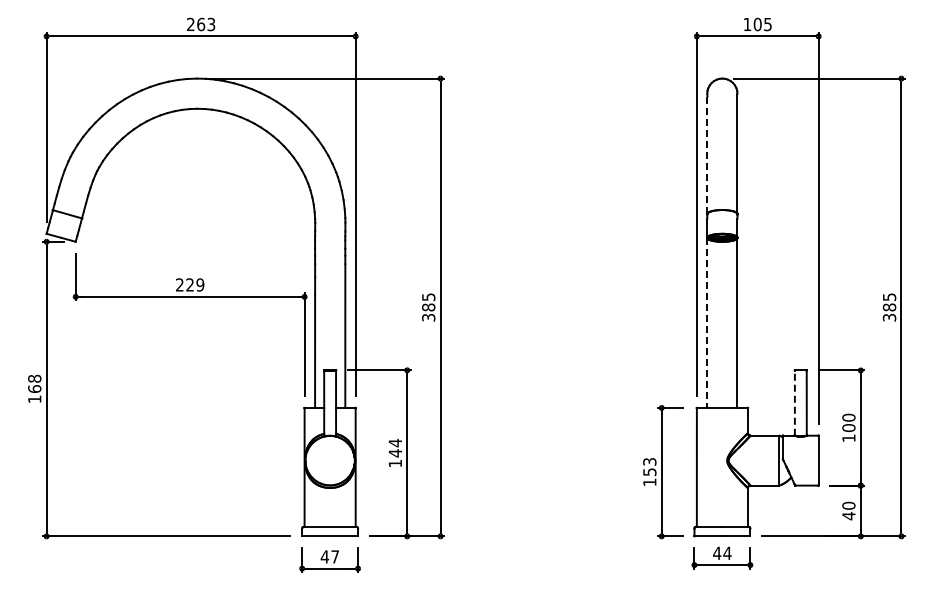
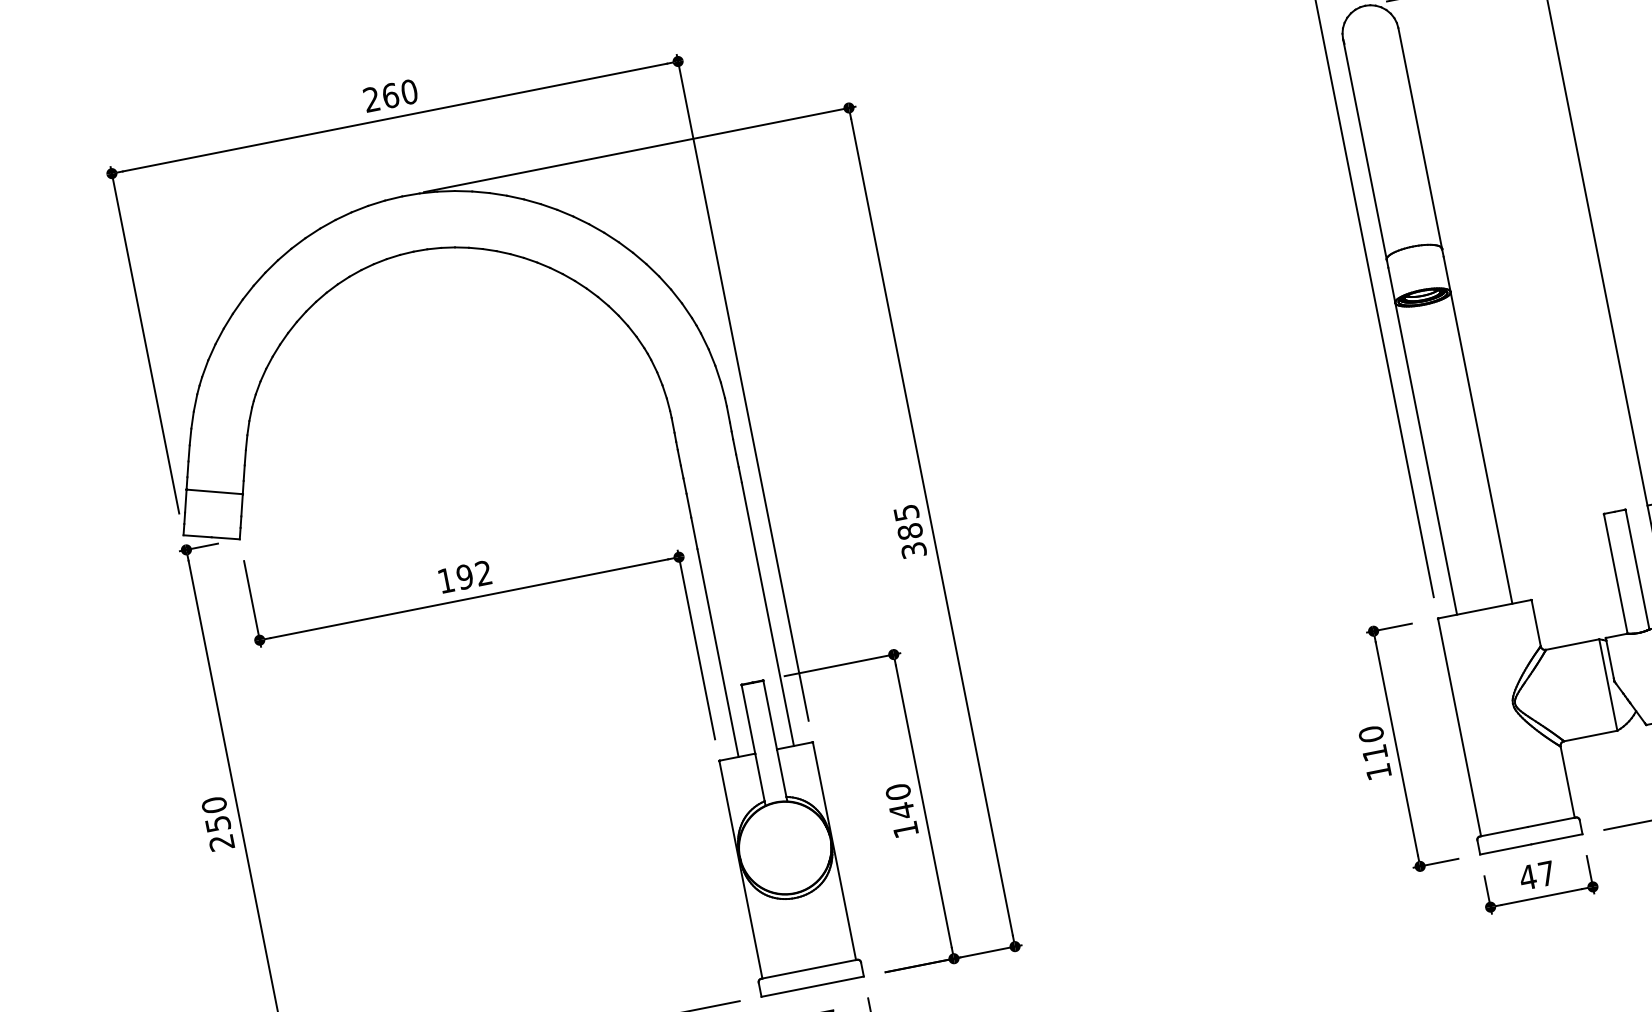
text: (211, 24) -> (409, 91), 263 -> 260
line: (707, 153) -> (1365, 148), dashed -> solid
text: (190, 284) -> (465, 575), 229 -> 192
line: (707, 323) -> (1426, 459), dashed -> solid
text: (34, 388) -> (217, 823), 168 -> 250
line: (794, 403) -> (1615, 574), dashed -> solid
text: (395, 442) -> (898, 791), 144 -> 140
text: (649, 466) -> (1372, 742), 153 -> 110
text: (727, 552) -> (1546, 872), 44 -> 47

